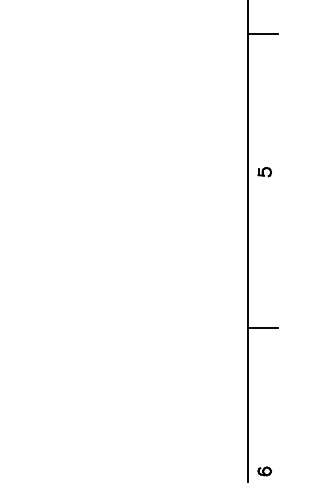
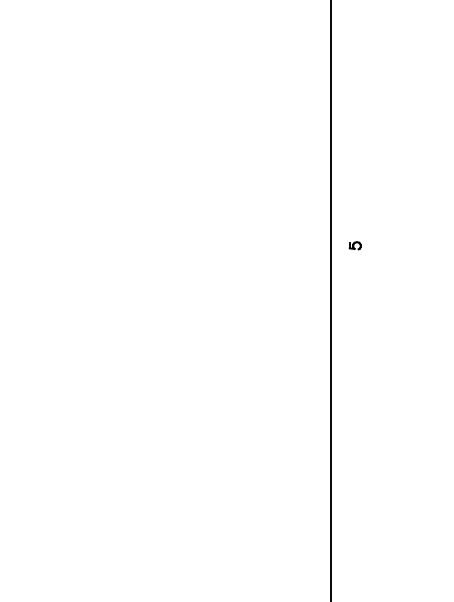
line: (262, 34) -> (352, 44), removed
part: (264, 172) -> (355, 246), size x0.6
line: (262, 327) -> (352, 471), removed

